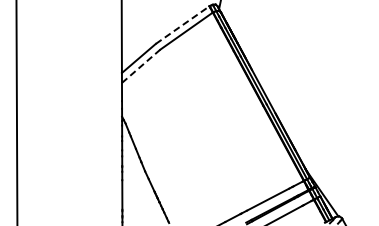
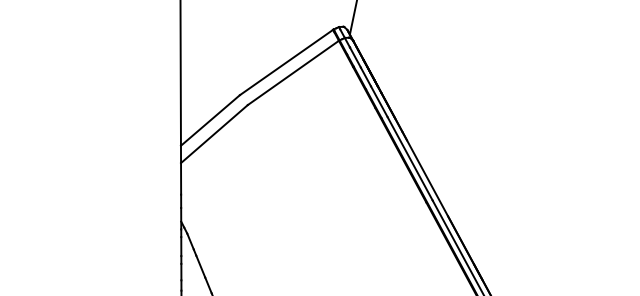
line: (182, 25) -> (286, 63), dashed -> solid
line: (141, 65) -> (214, 132), dashed -> solid

